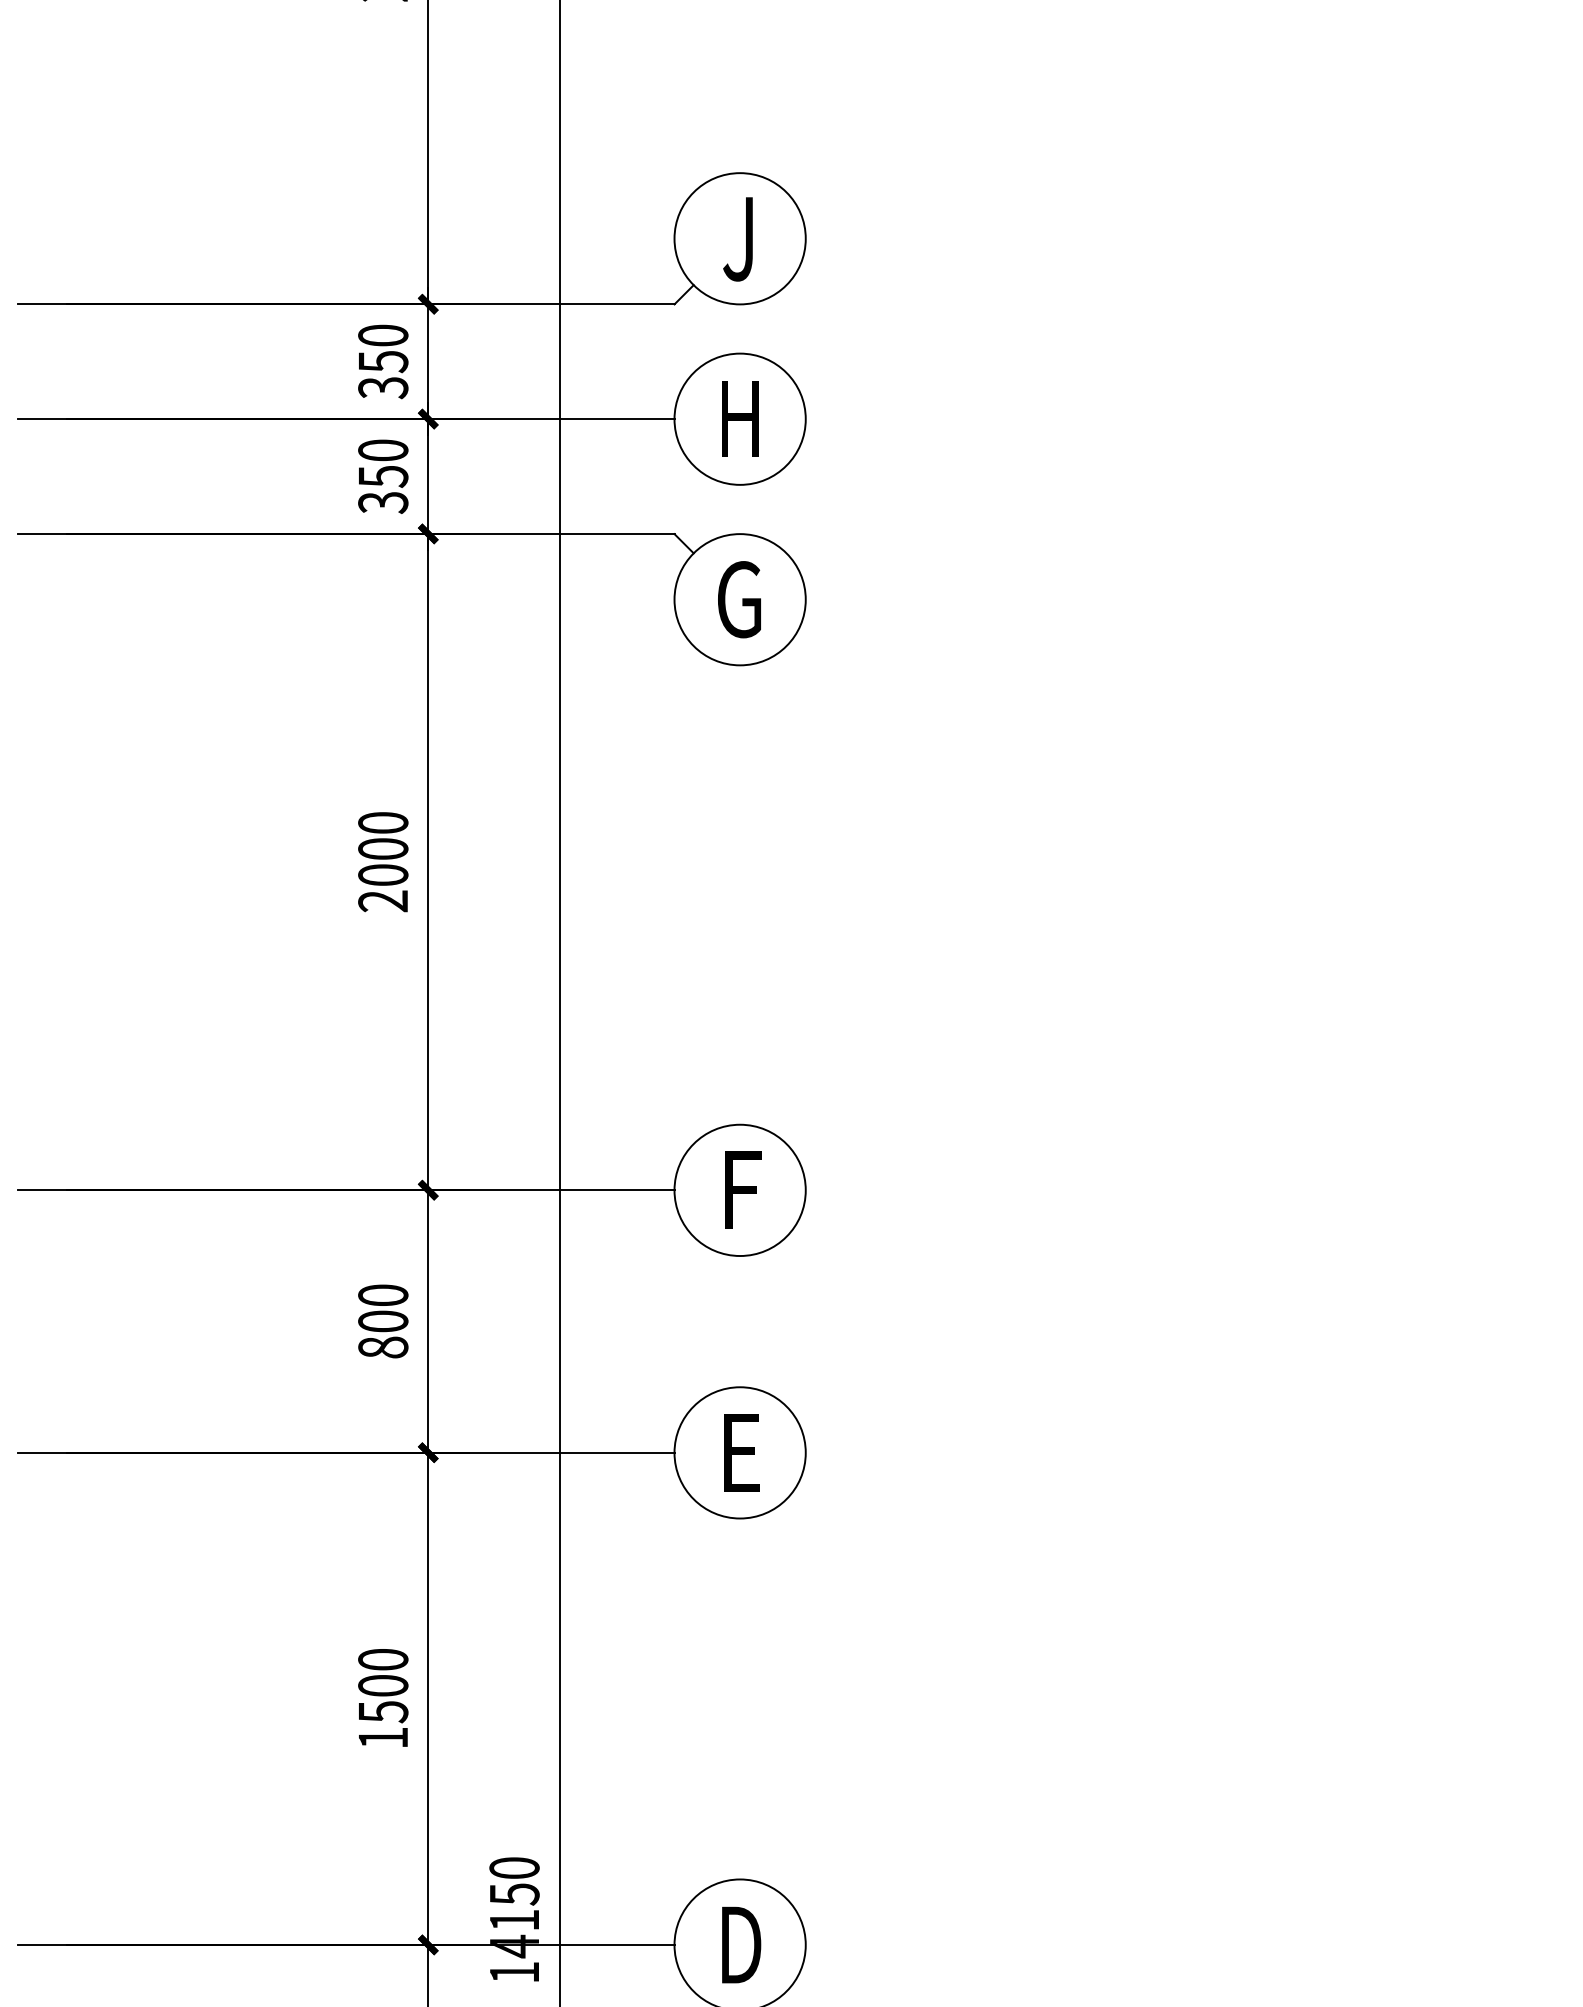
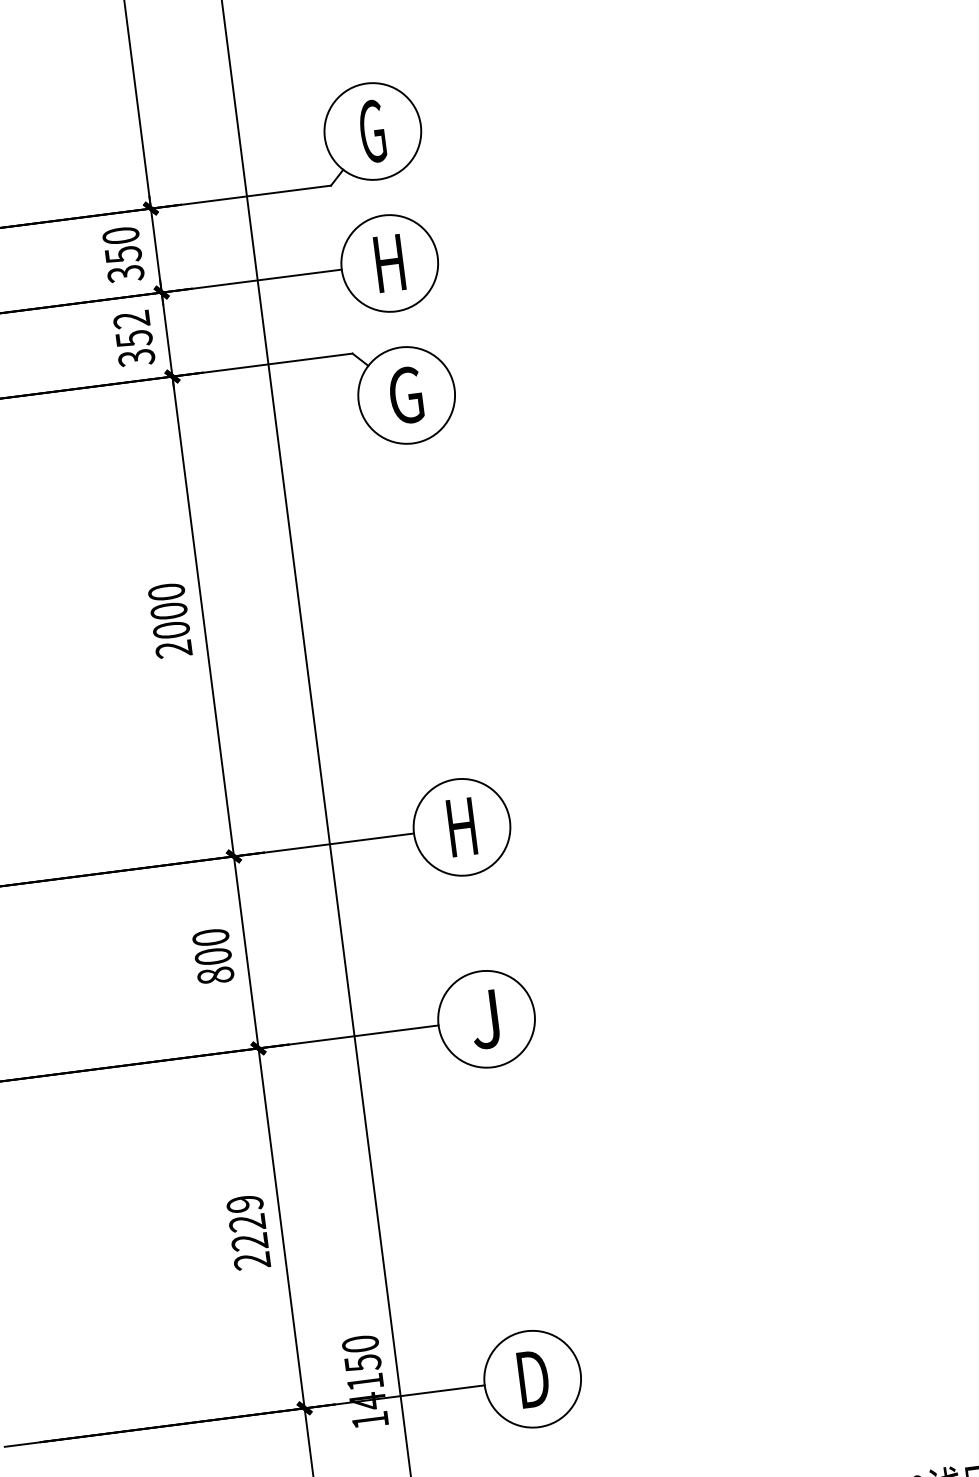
text: (739, 238) -> (372, 131), J -> G
text: (383, 450) -> (131, 319), 350 -> 352
text: (742, 1189) -> (463, 826), F -> H
text: (739, 1453) -> (486, 1019), E -> J
text: (383, 1698) -> (248, 1232), 1500 -> 2229

